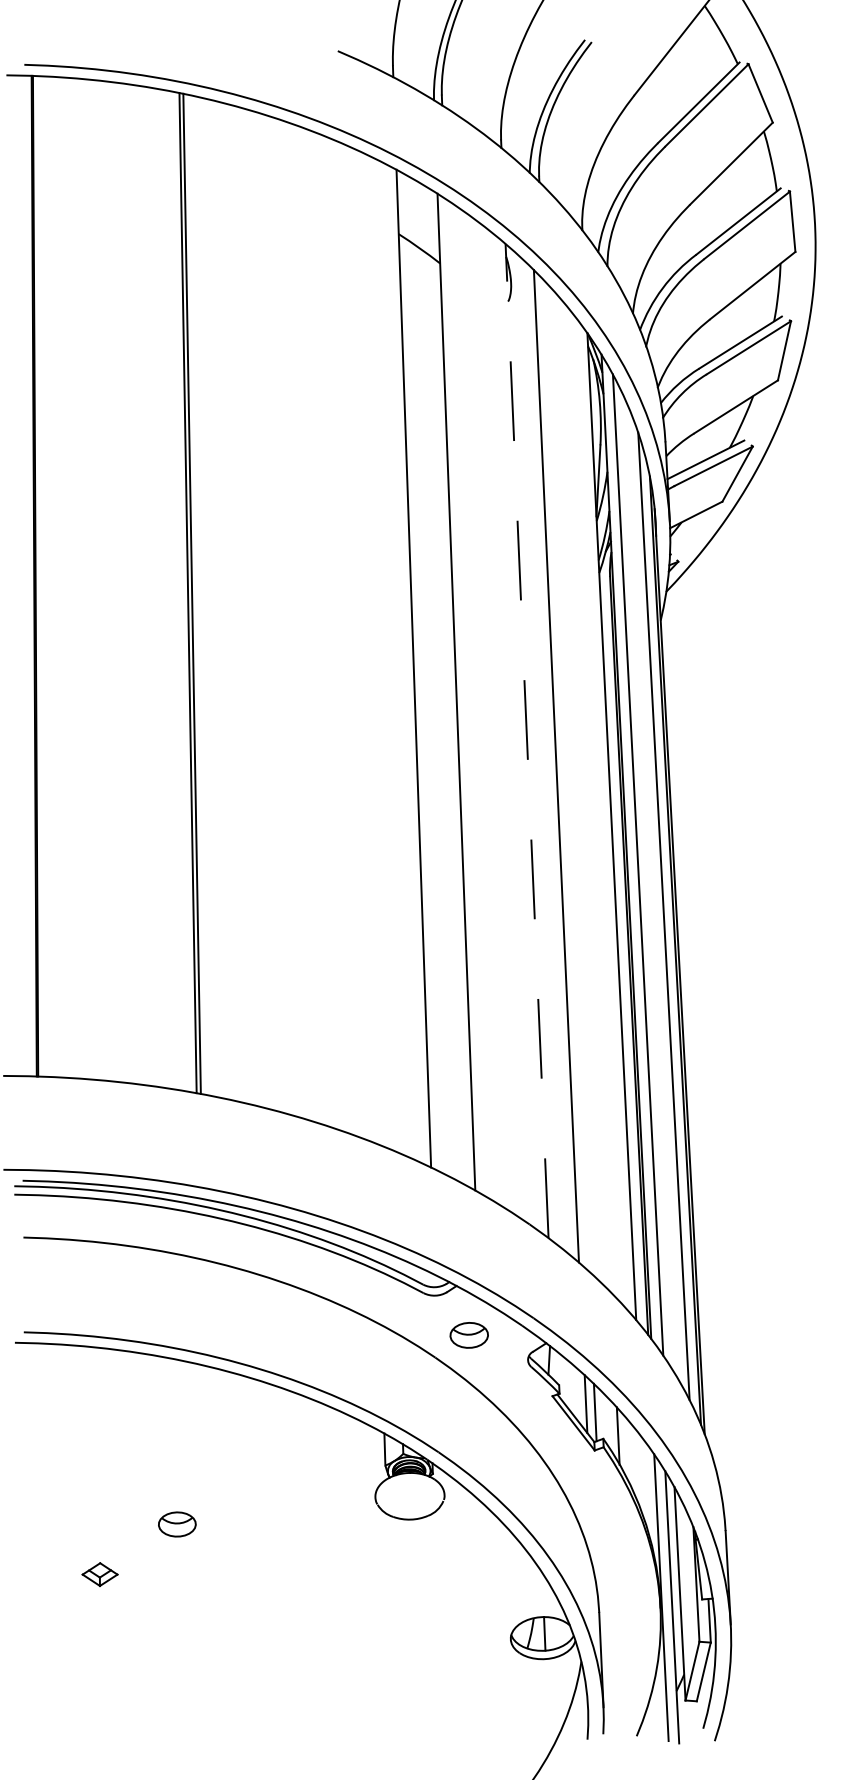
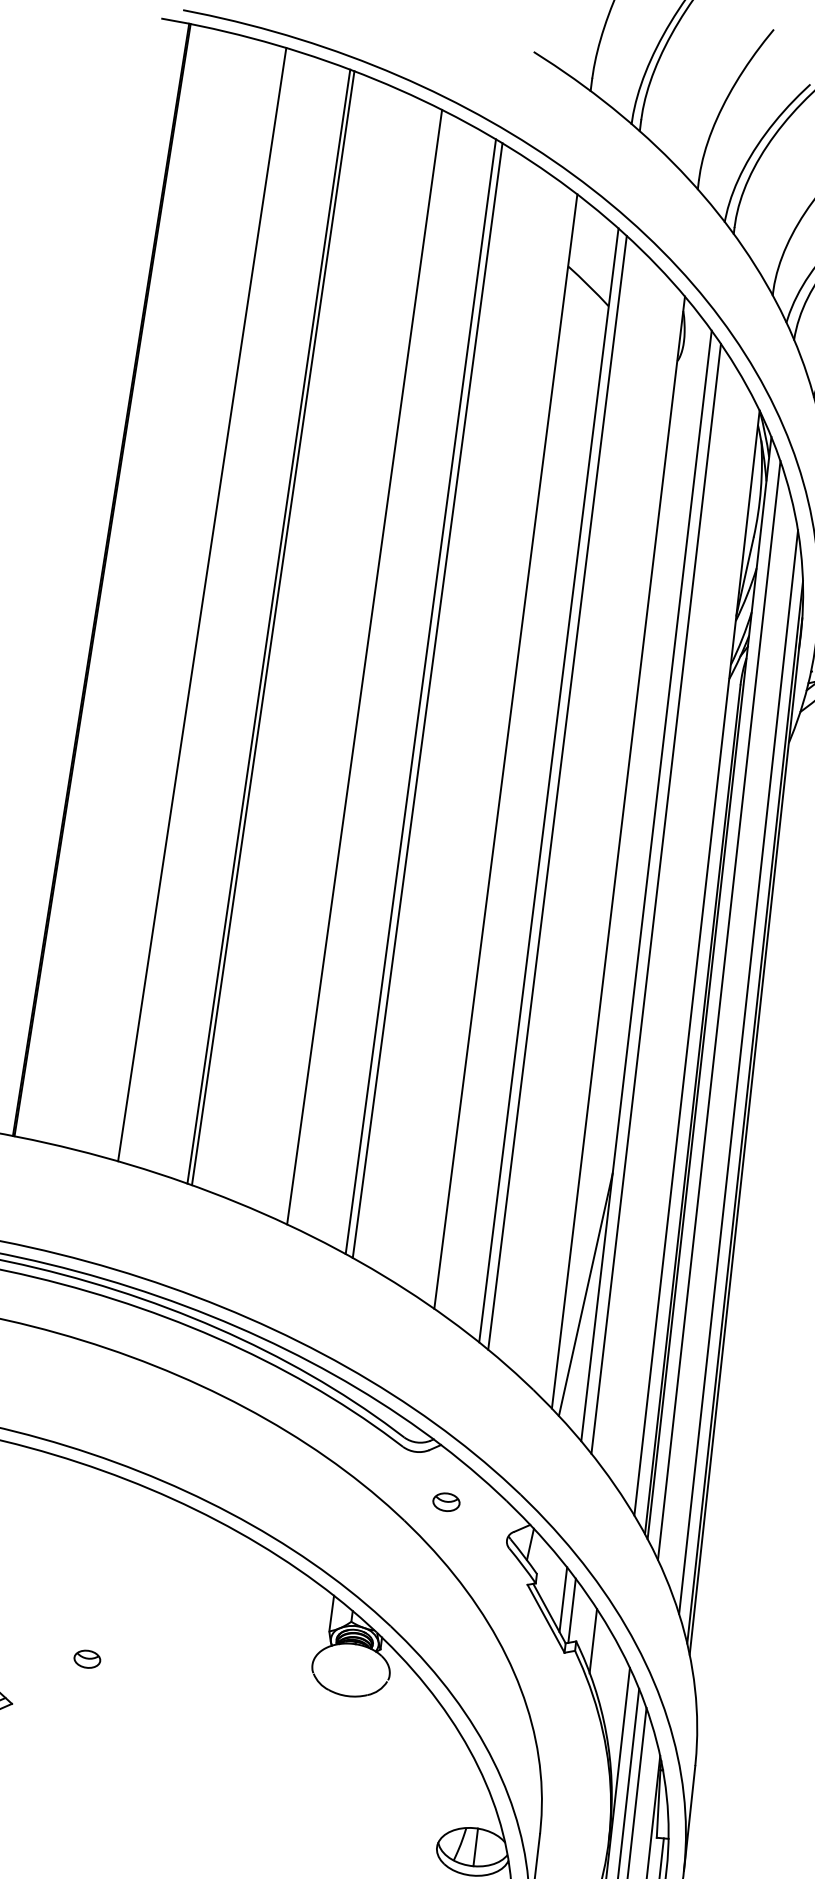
line: (126, 583) -> (202, 604), added
line: (277, 614) -> (364, 666), added
line: (331, 632) -> (420, 696), added
line: (337, 634) -> (427, 699), added
line: (464, 697) -> (556, 792), added
line: (527, 740) -> (619, 852), dashed -> solid
line: (566, 775) -> (655, 898), added
line: (561, 1133) -> (585, 1294), added
part: (469, 1335) -> (446, 1502), size x0.62
part: (176, 1524) -> (86, 1658), size x0.62

